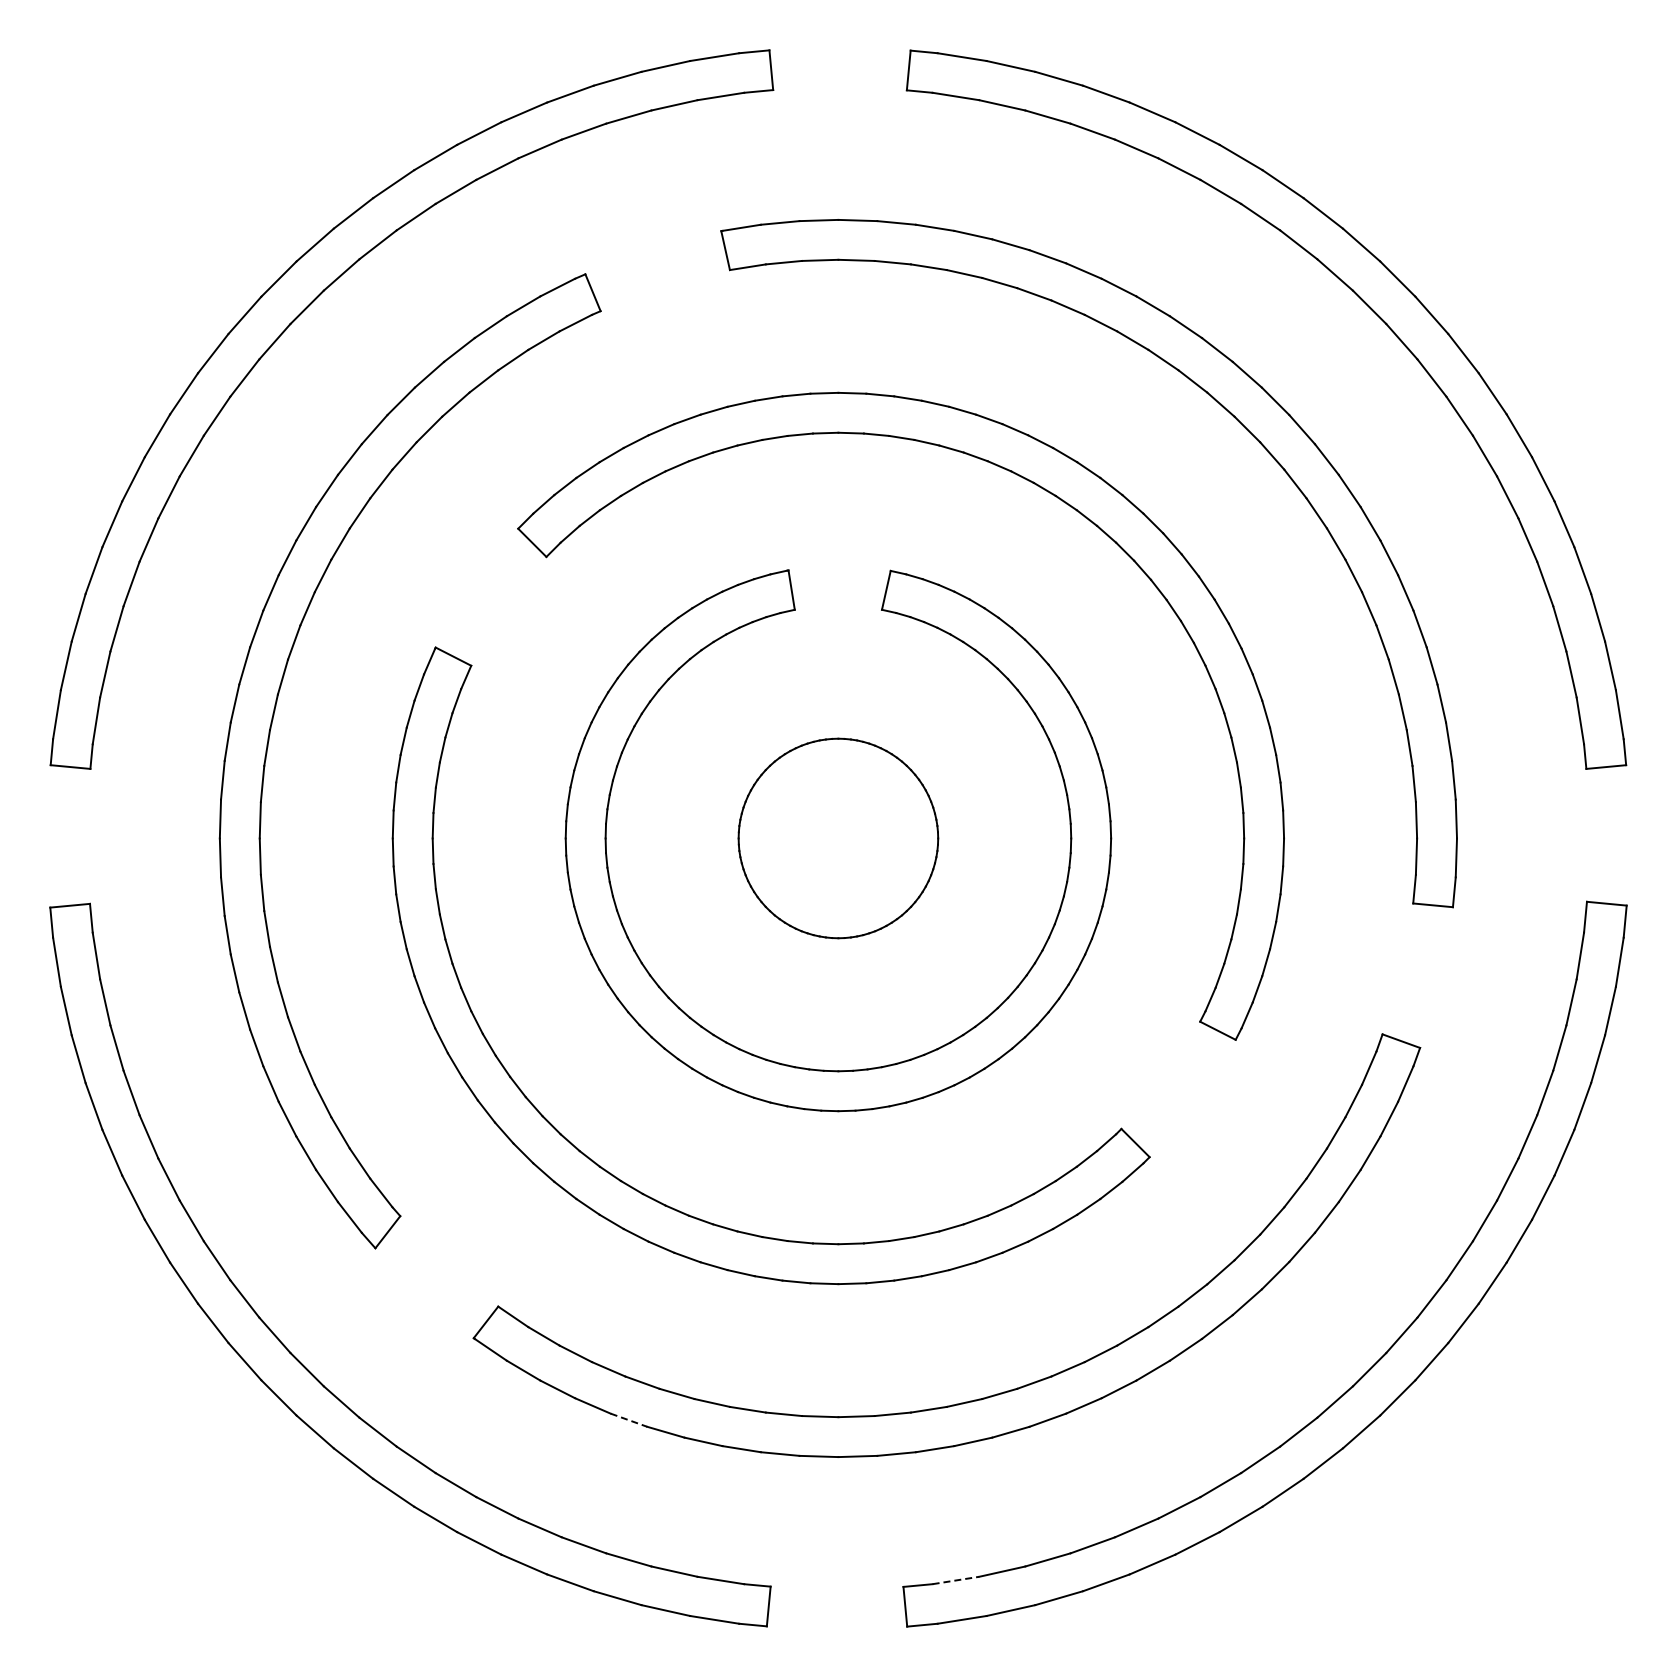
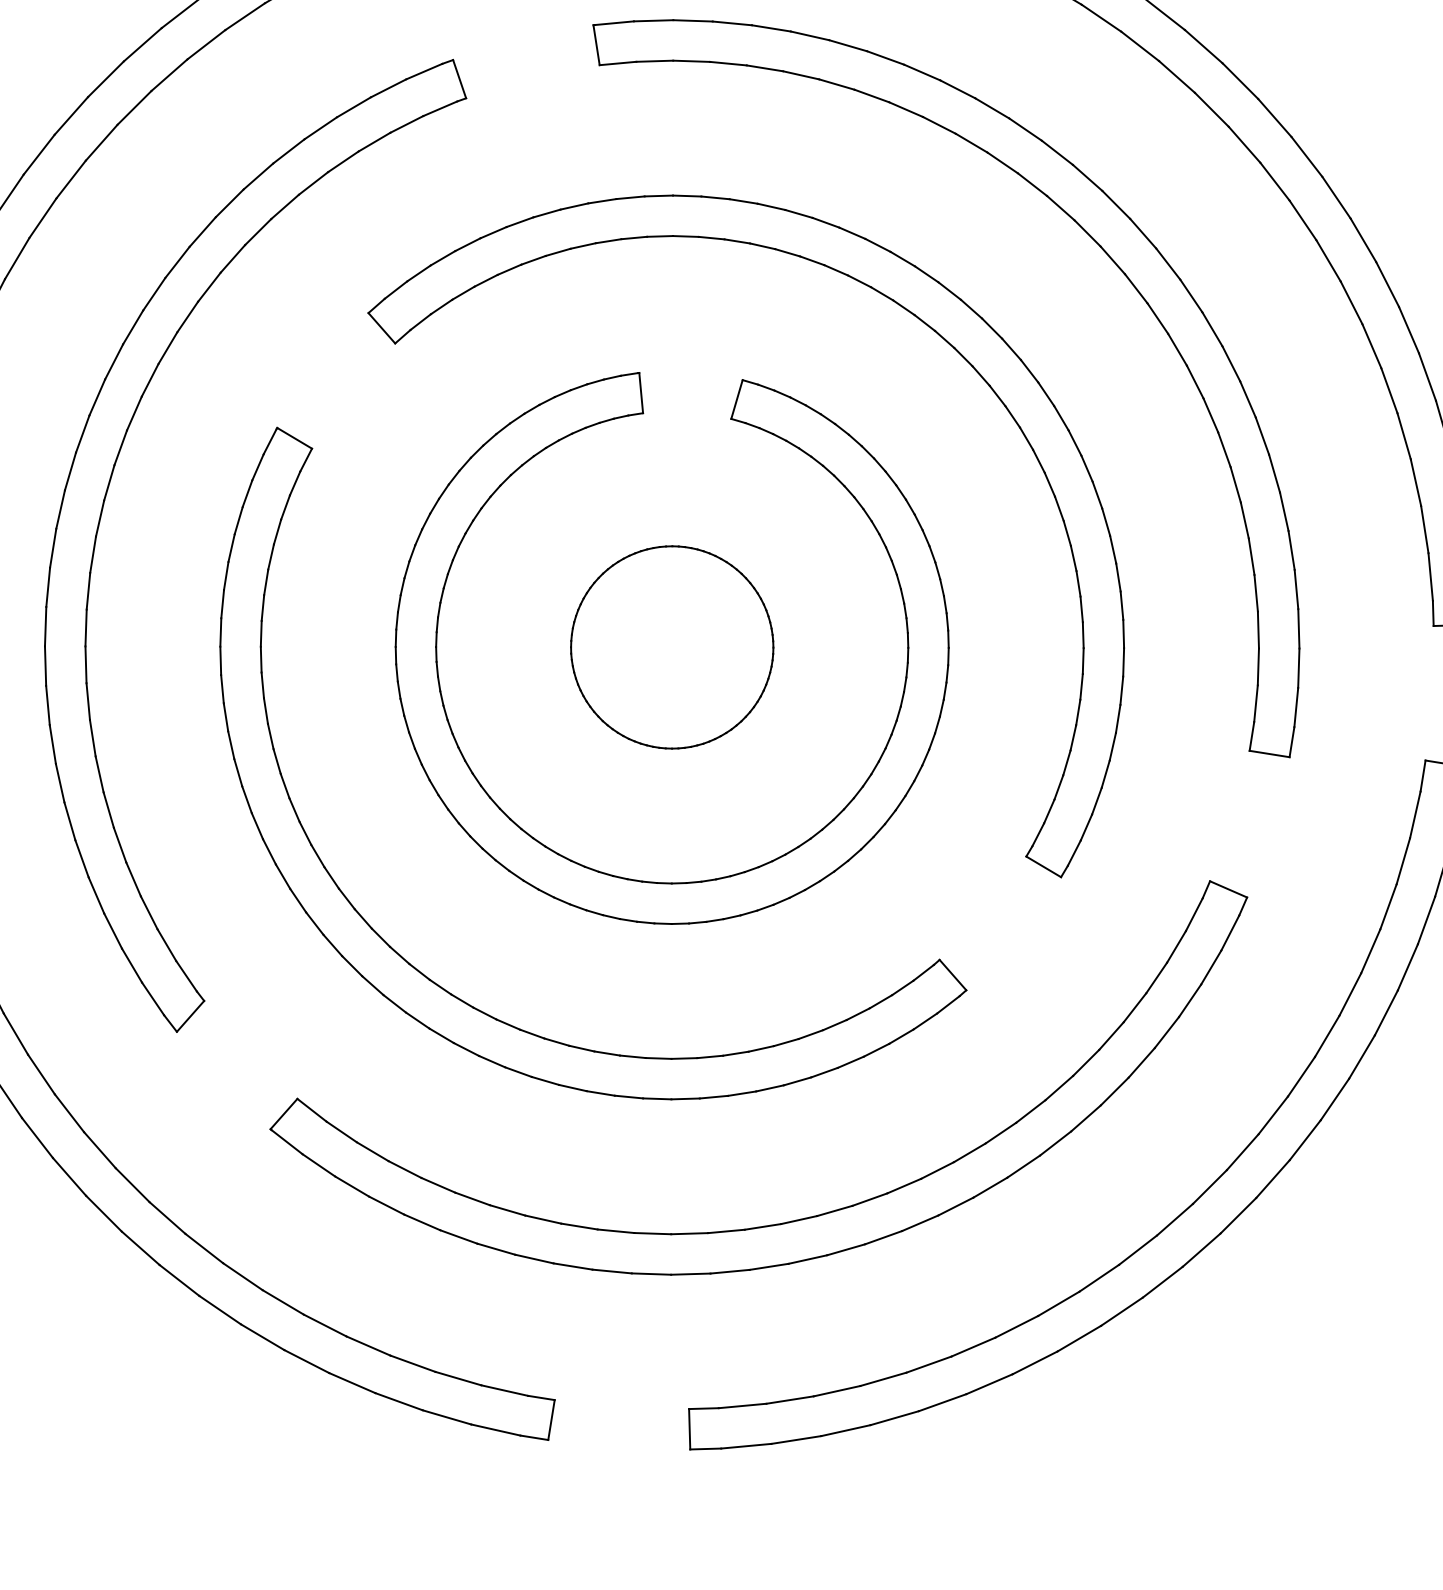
line: (629, 1420) -> (422, 1222), dashed -> solid
line: (955, 1580) -> (742, 1405), dashed -> solid

